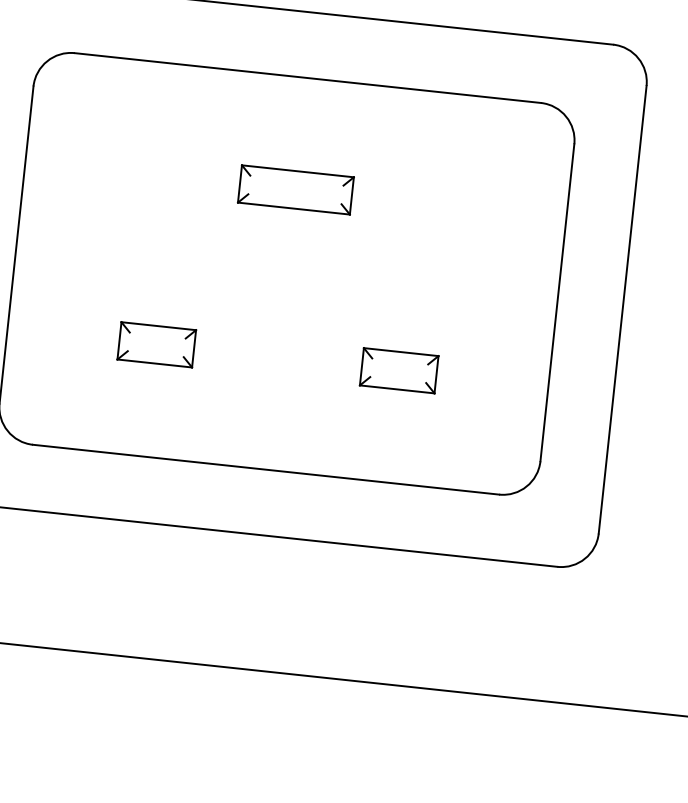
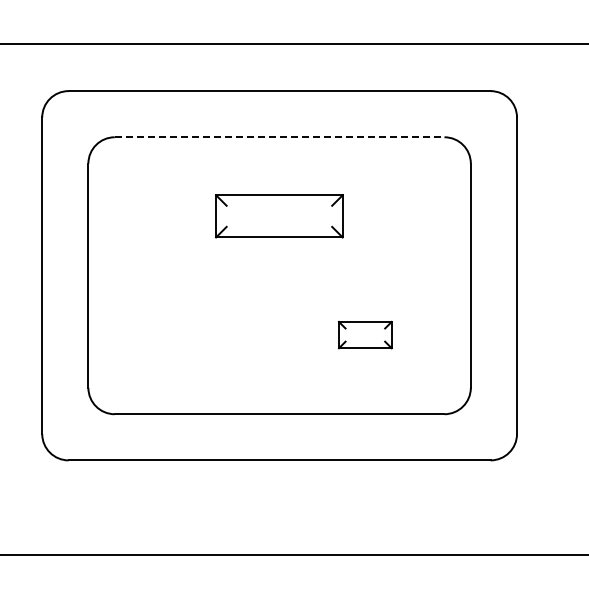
line: (307, 78) -> (279, 137), solid -> dashed
part: (295, 190) -> (279, 216), size x1.6
part: (156, 343) -> (193, 334), removed

